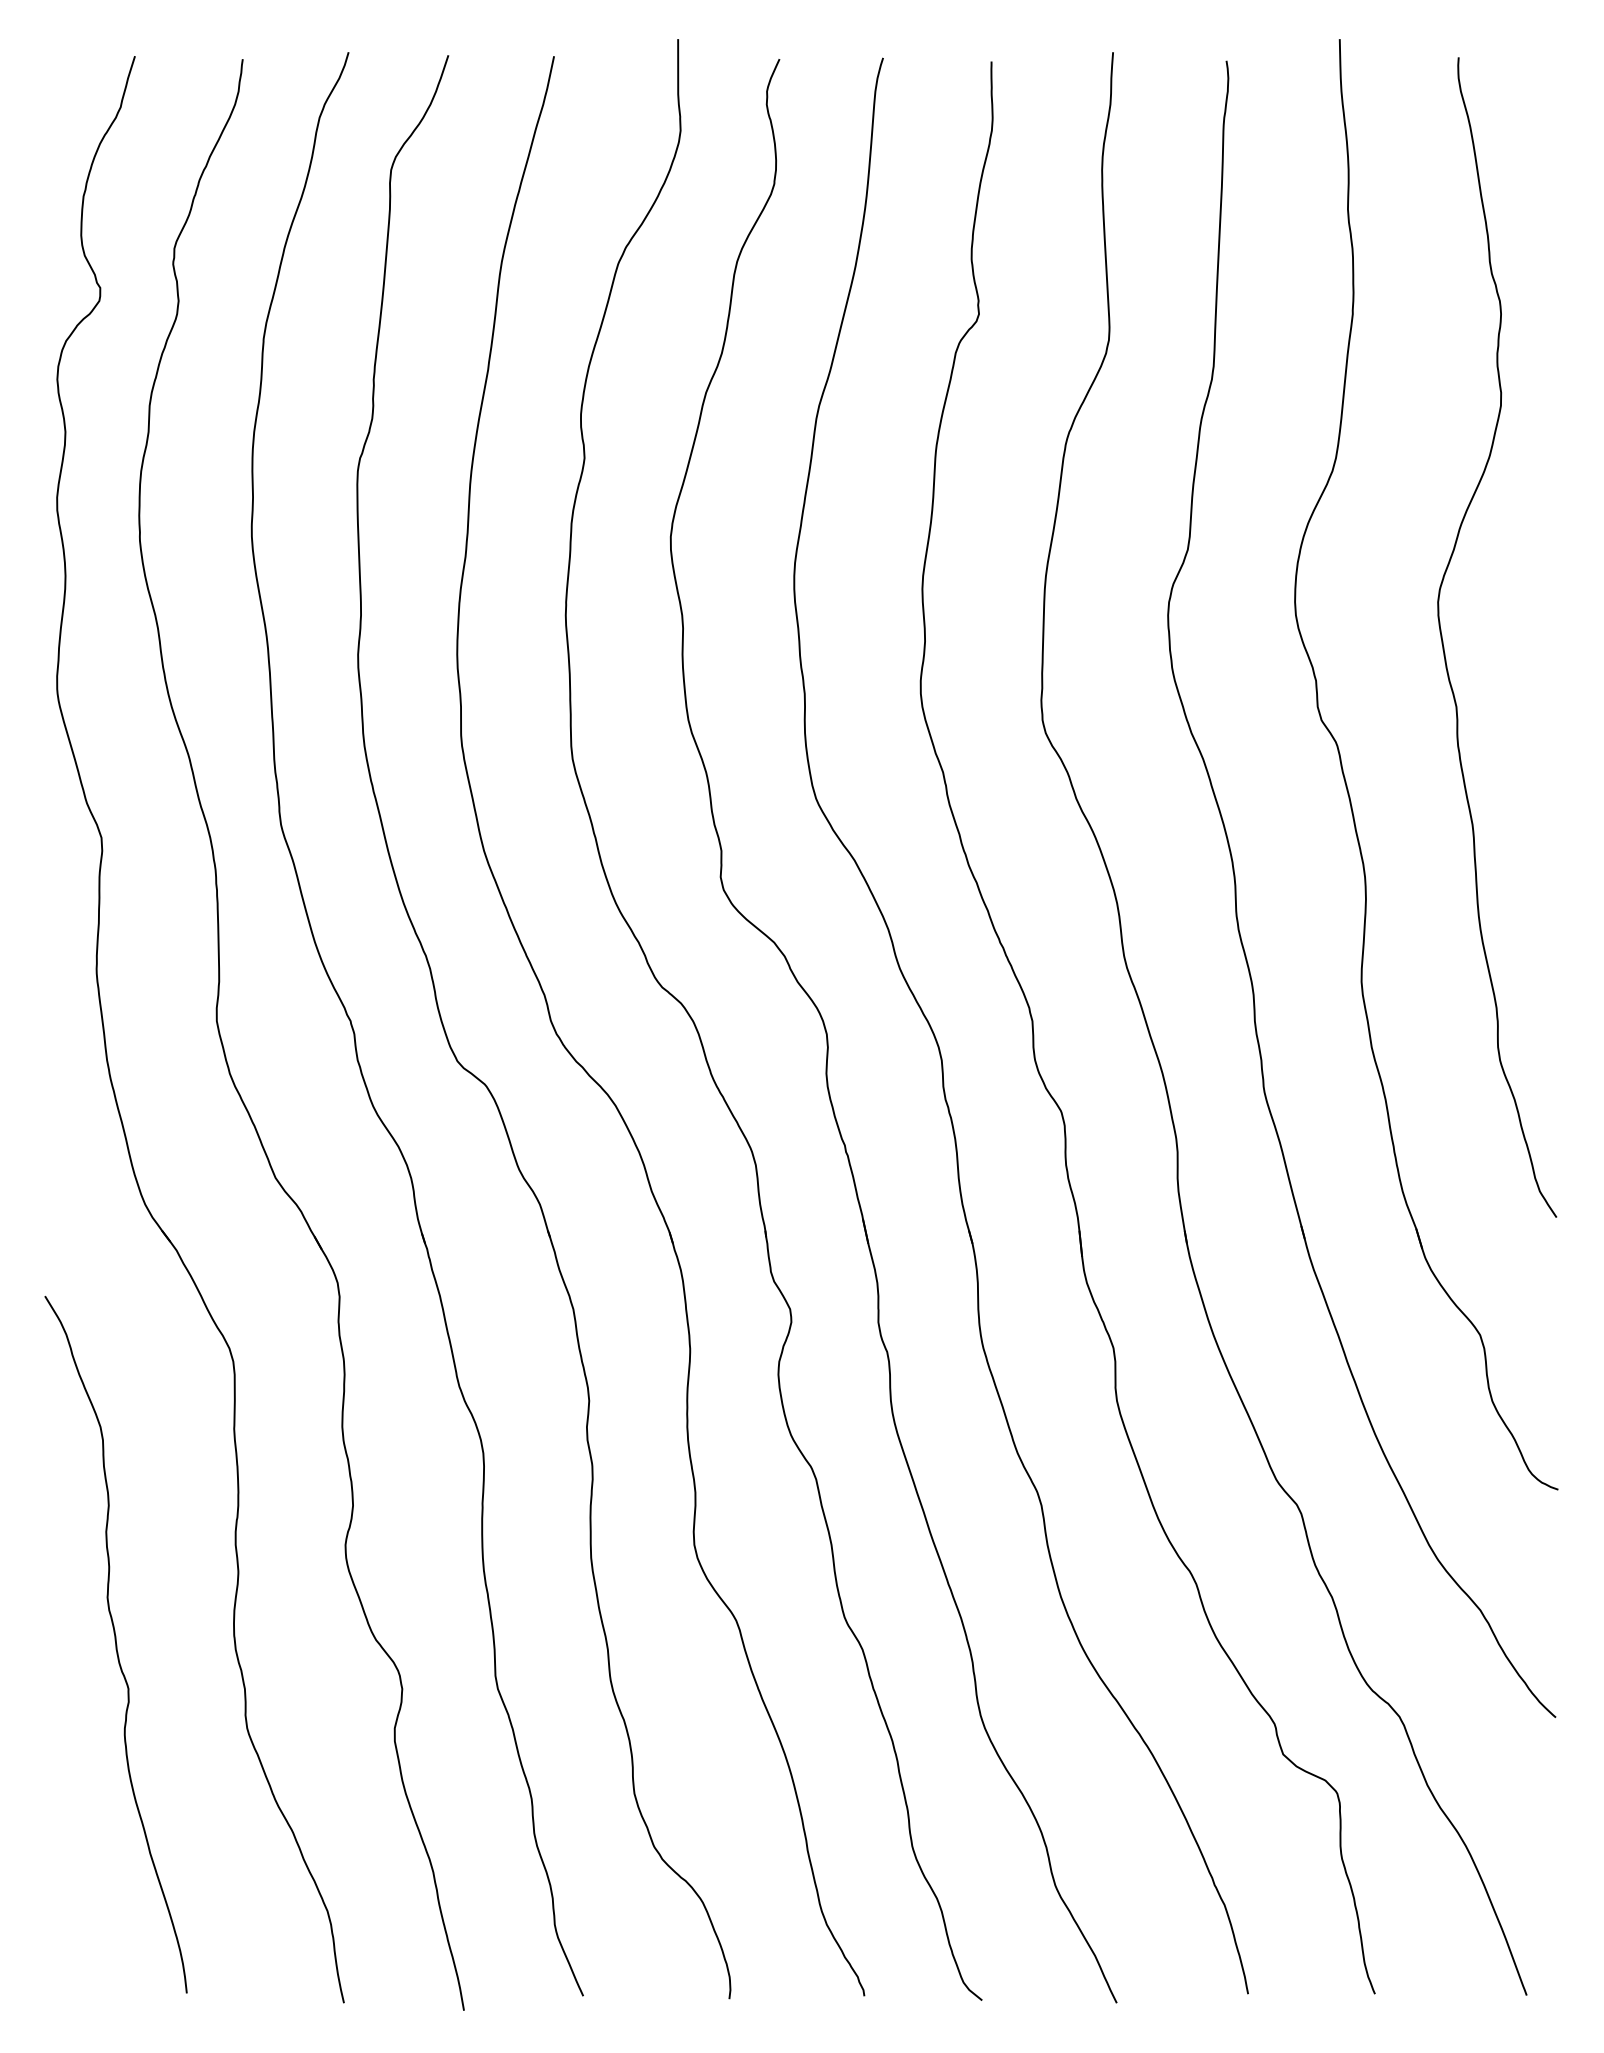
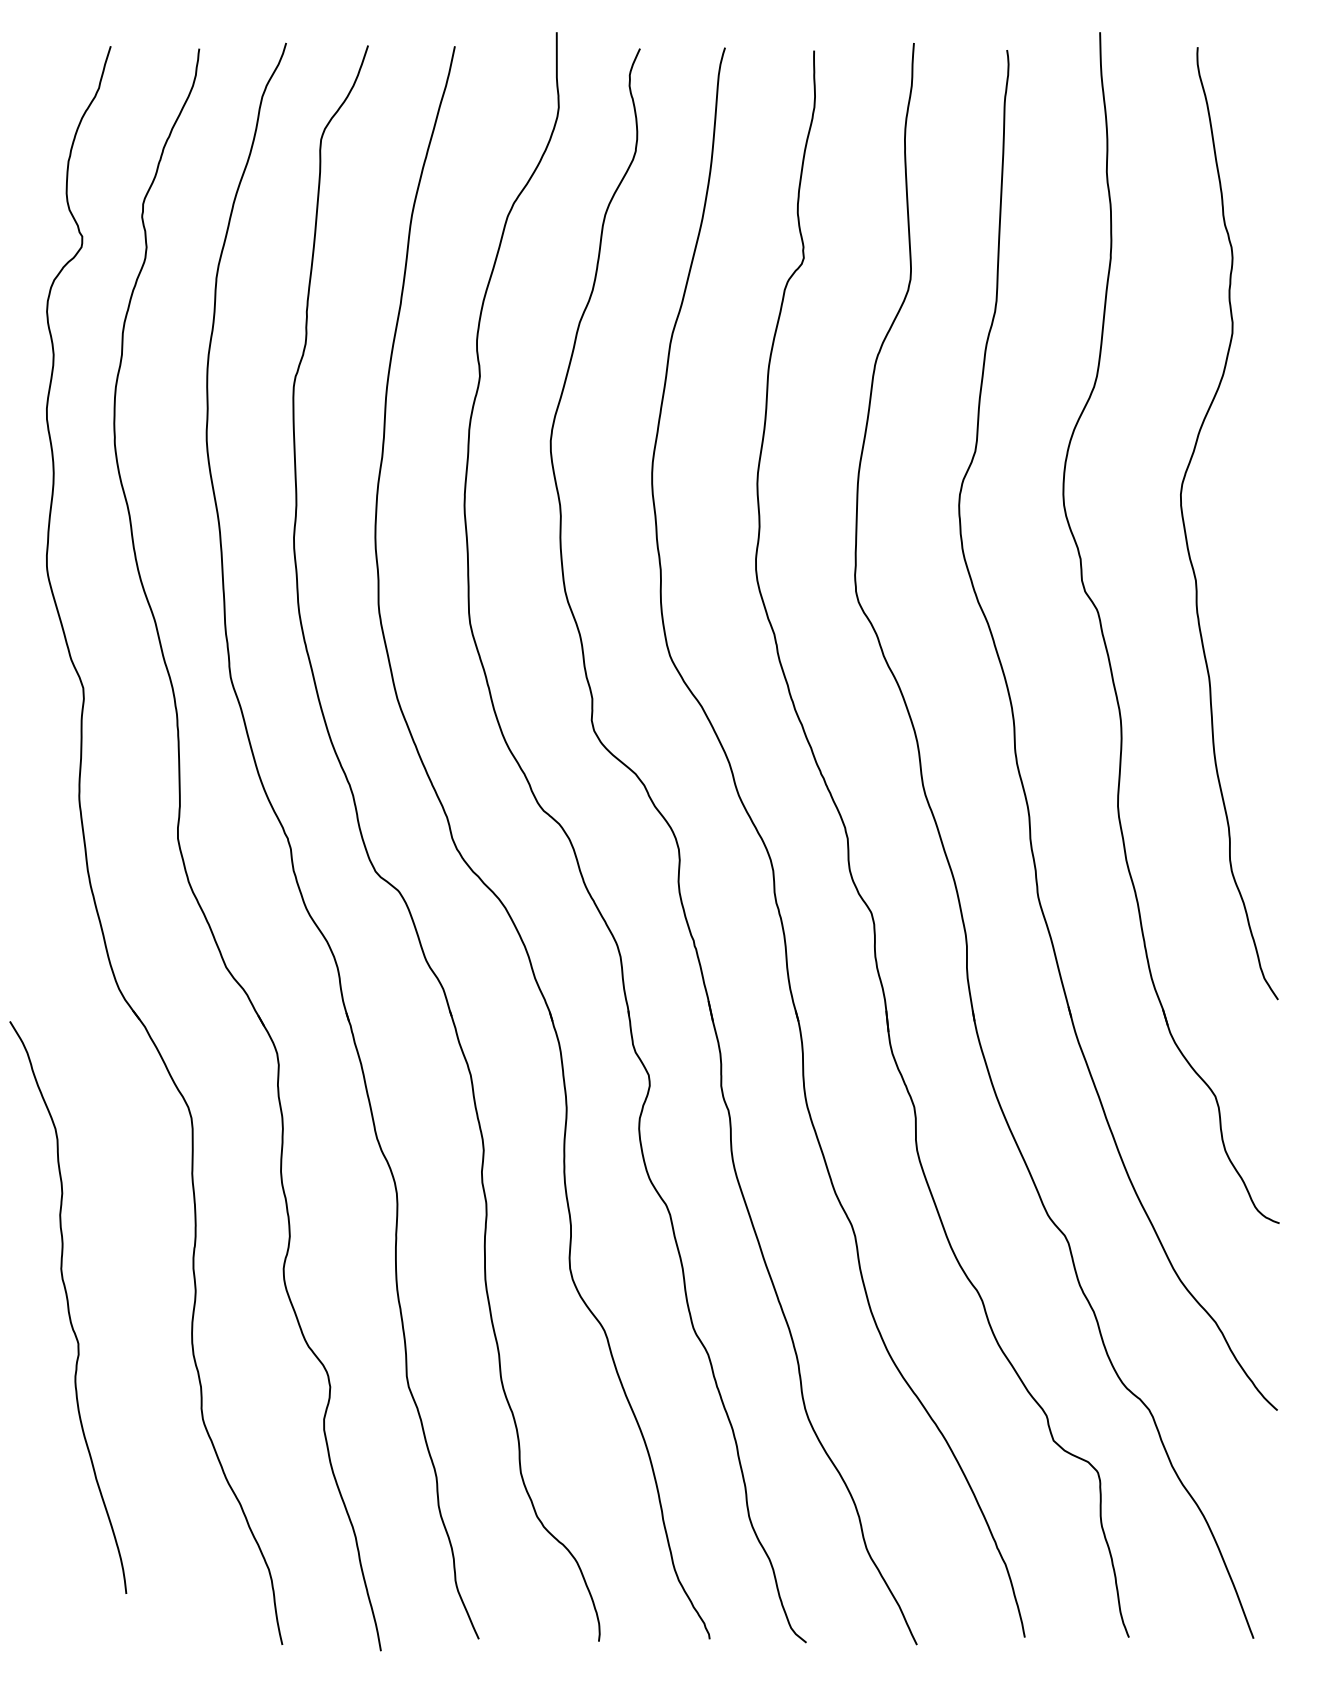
curve: (116, 1644) -> (68, 1307), moved

